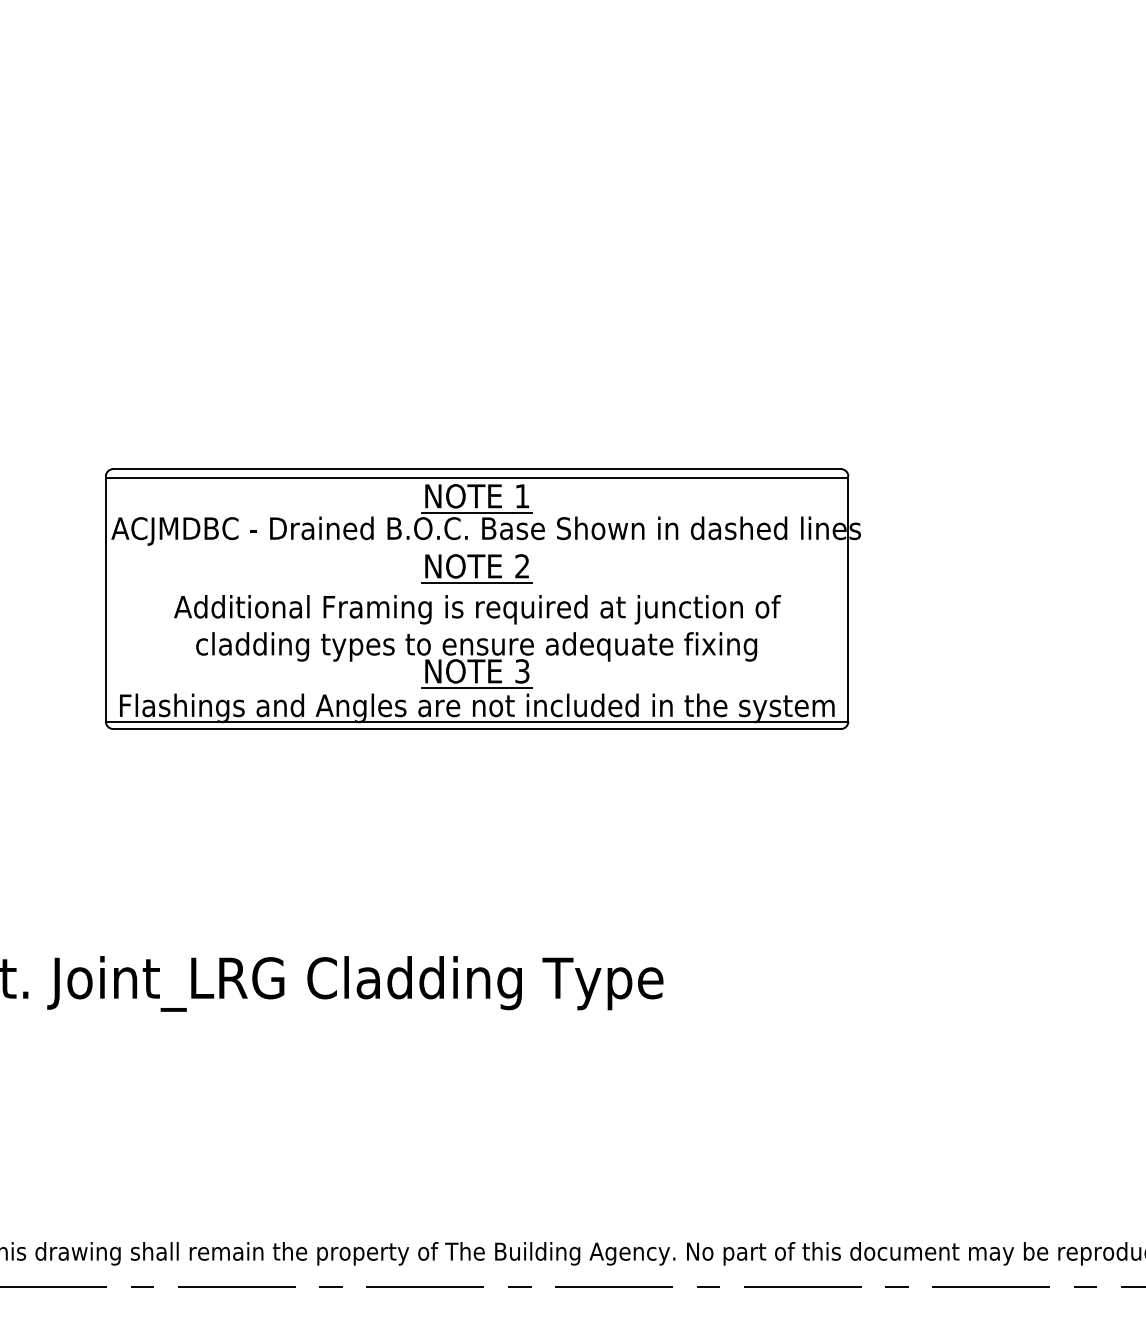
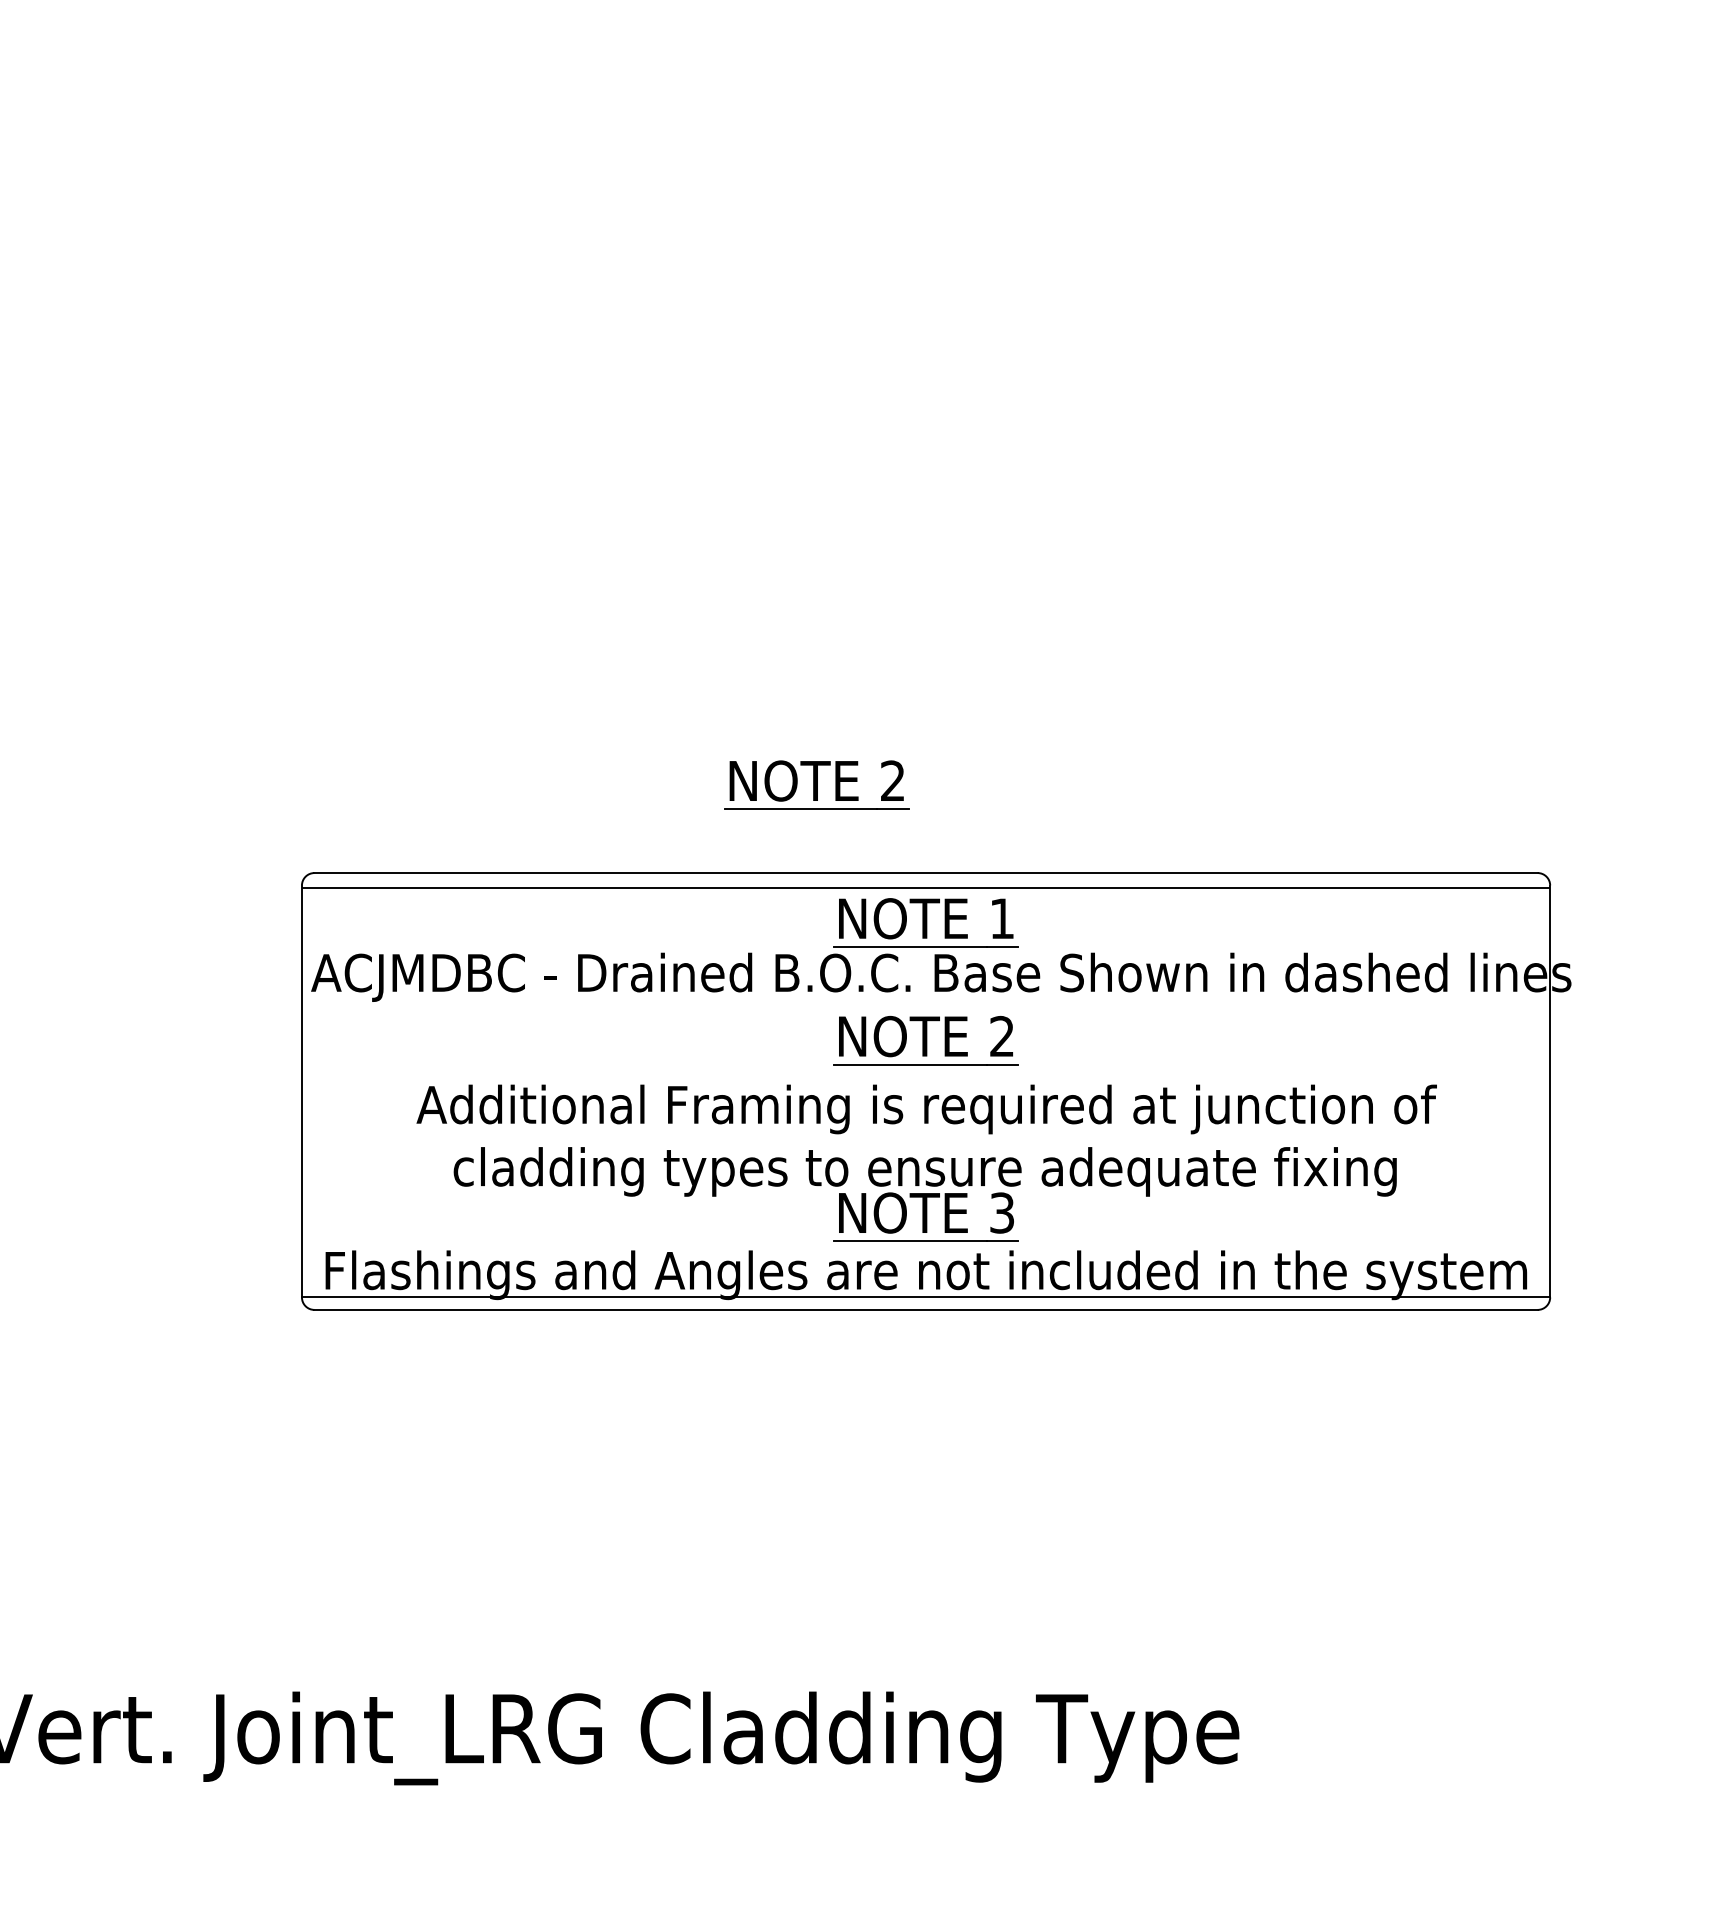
part: (411, 416) -> (815, 784), added

